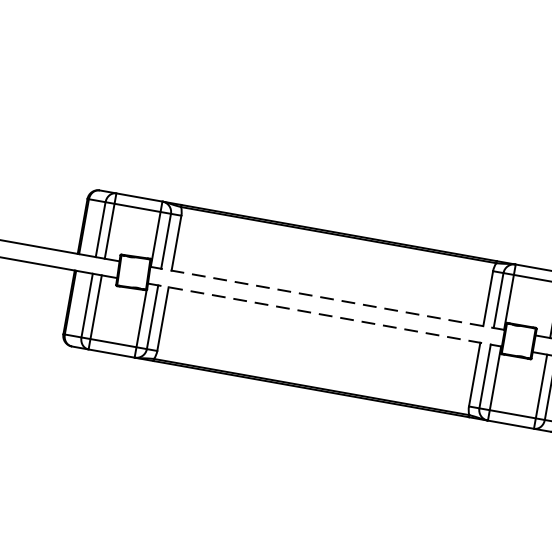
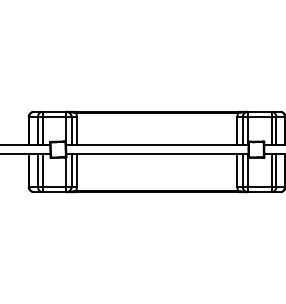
line: (326, 298) -> (156, 145), dashed -> solid
line: (324, 316) -> (157, 154), dashed -> solid

